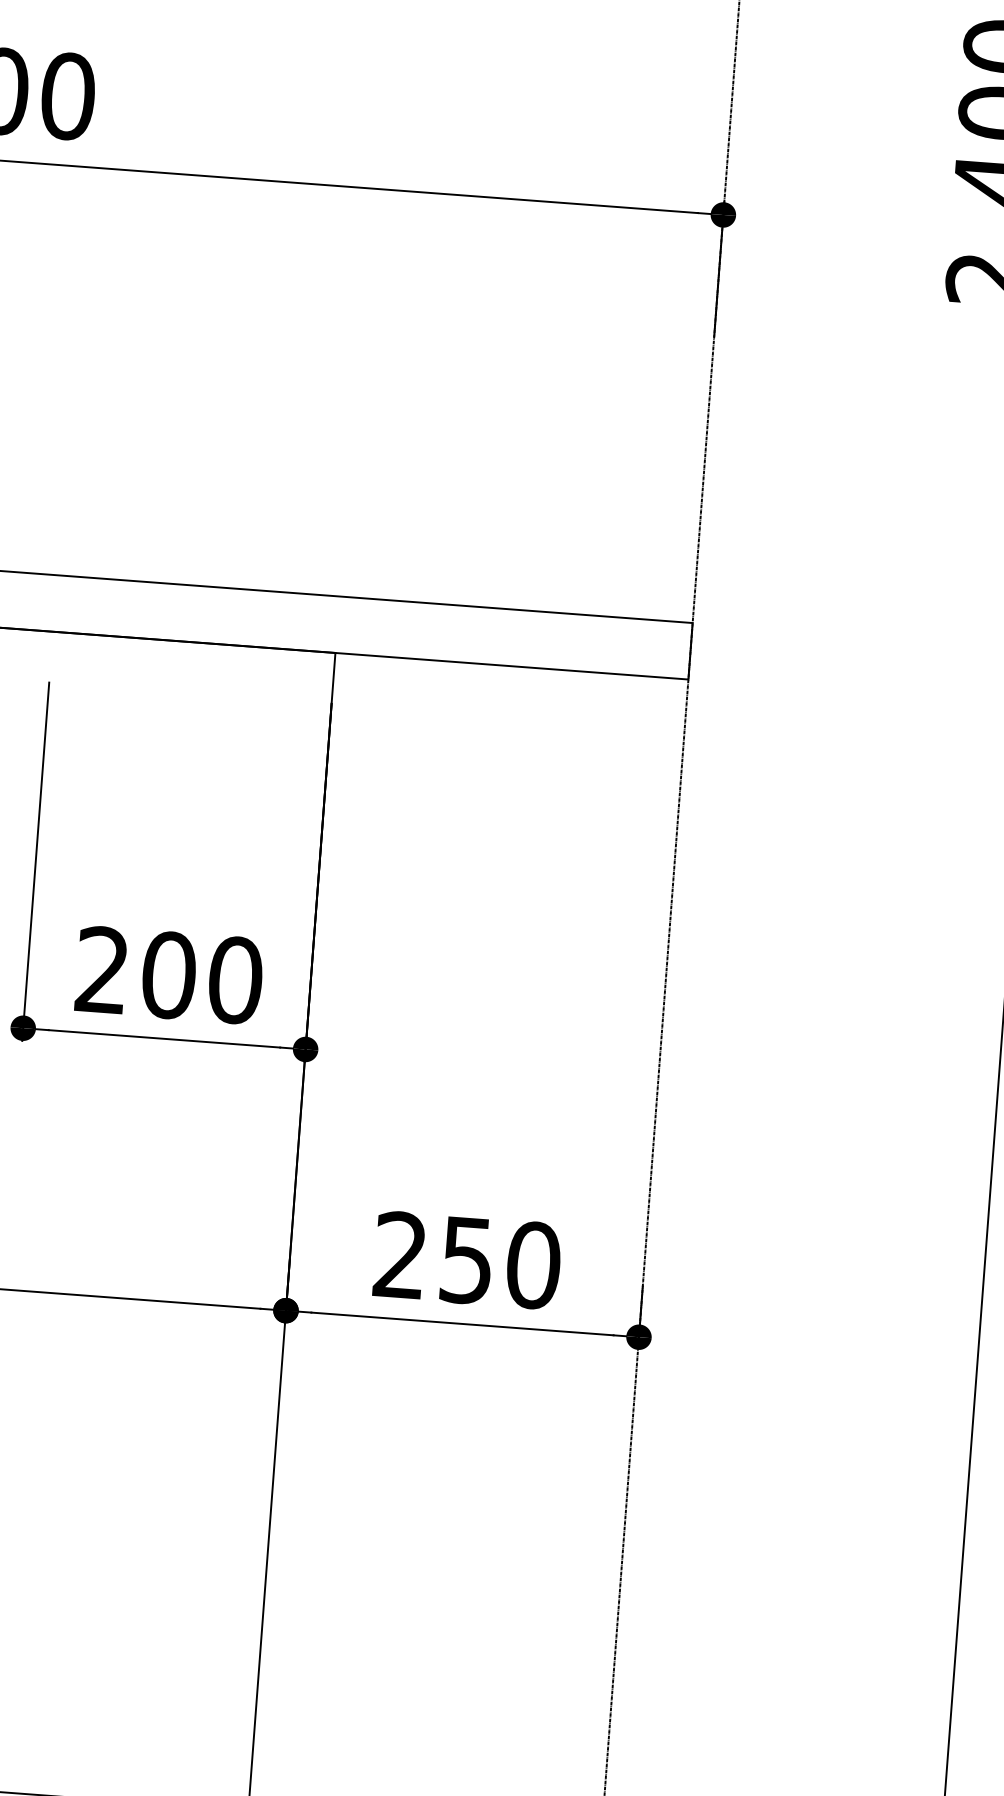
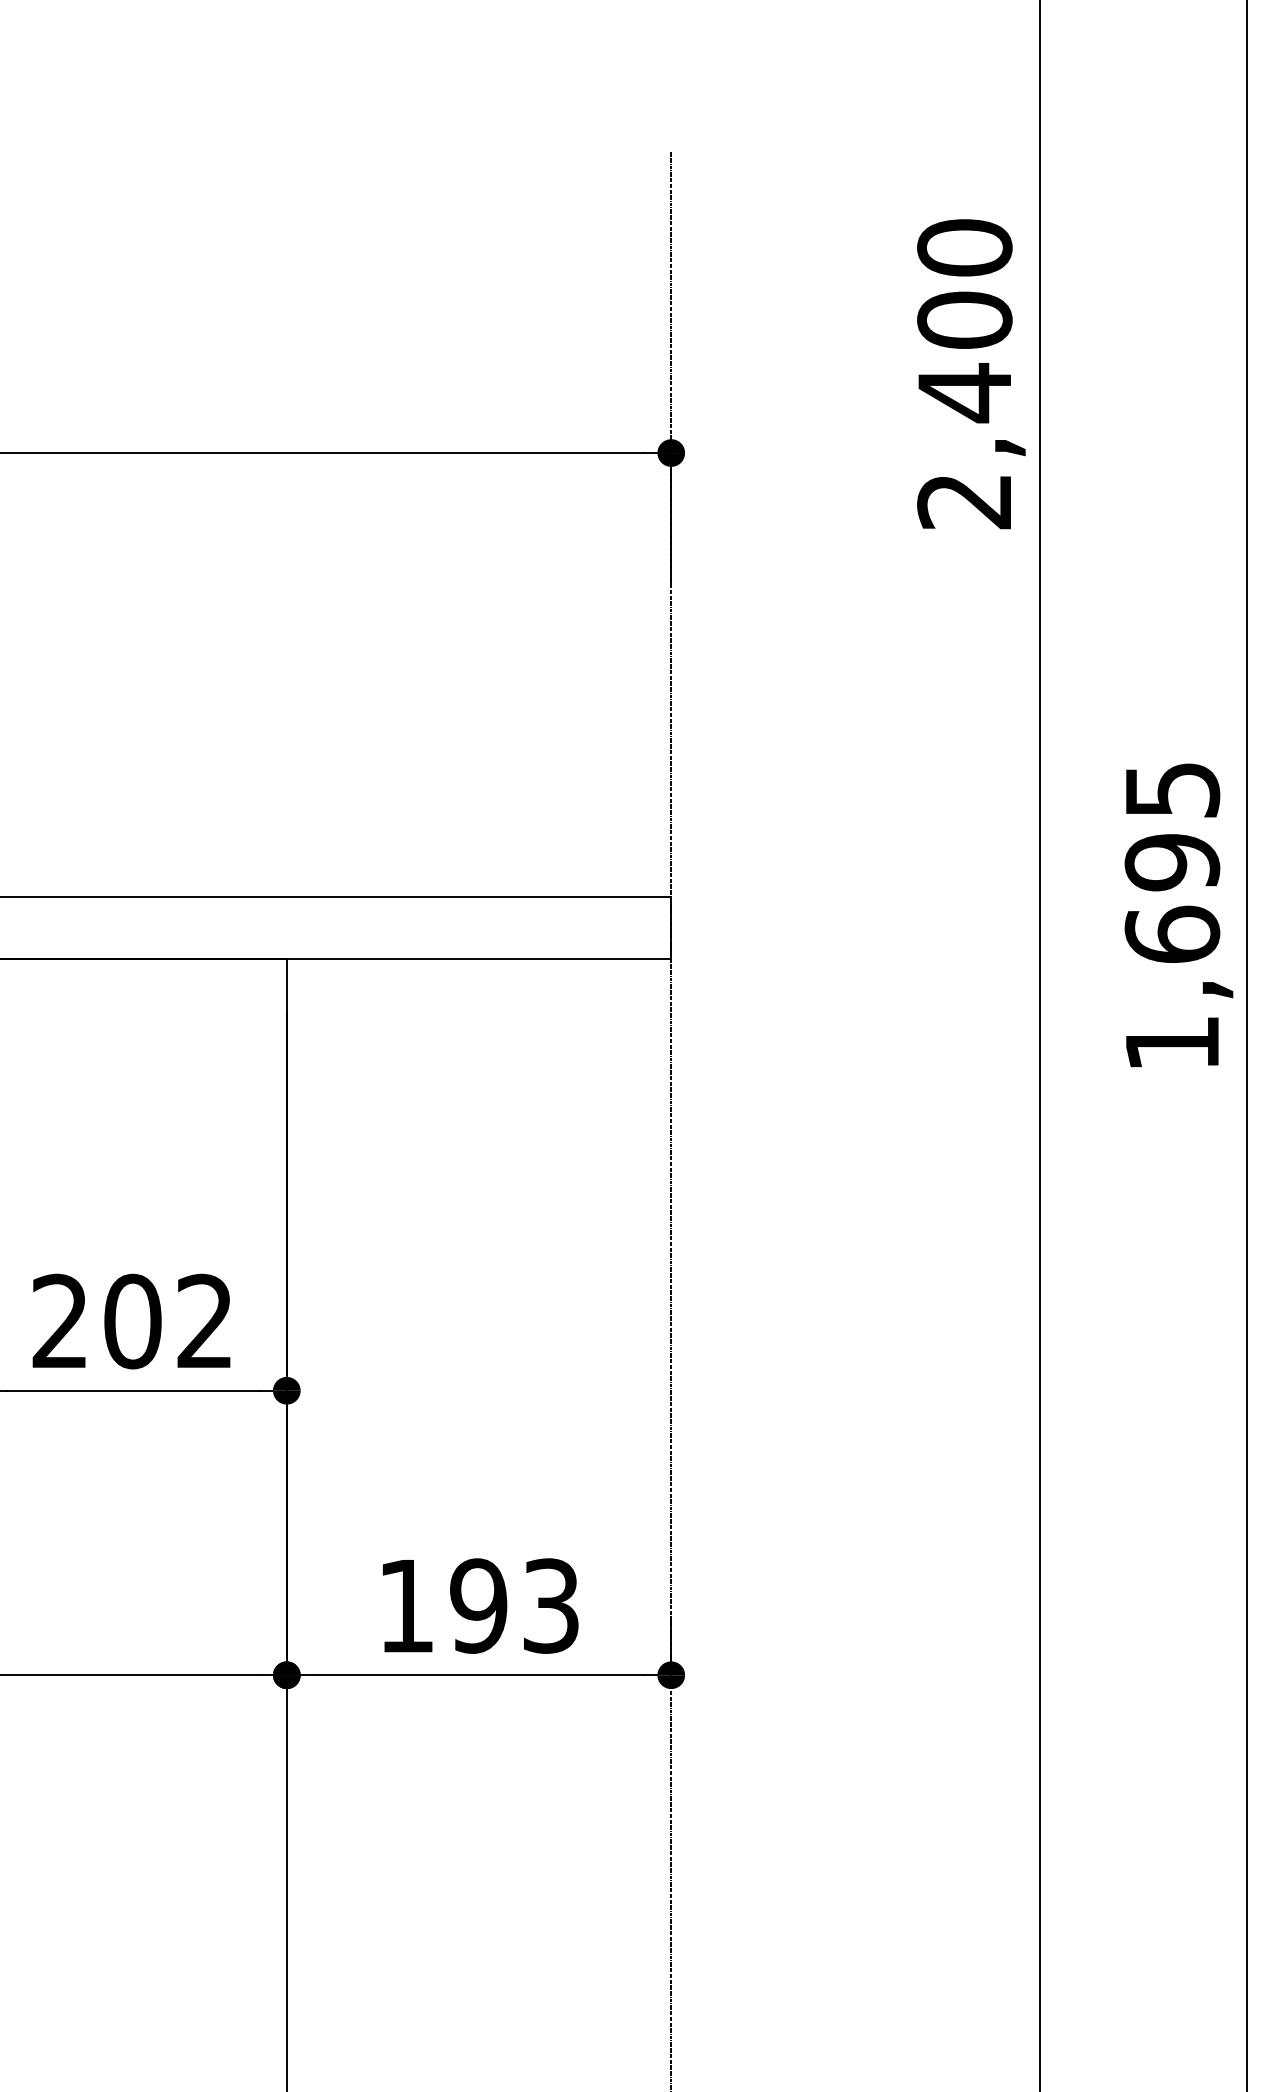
text: (235, 980) -> (205, 1321), 200 -> 202
text: (467, 1259) -> (479, 1605), 250 -> 193

